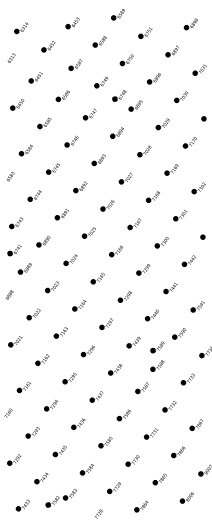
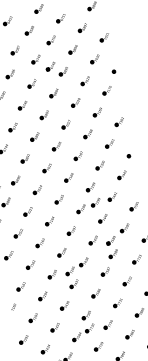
part: (145, 291) -> (95, 202), added
part: (94, 378) -> (70, 271), added
part: (106, 460) -> (89, 327), added

